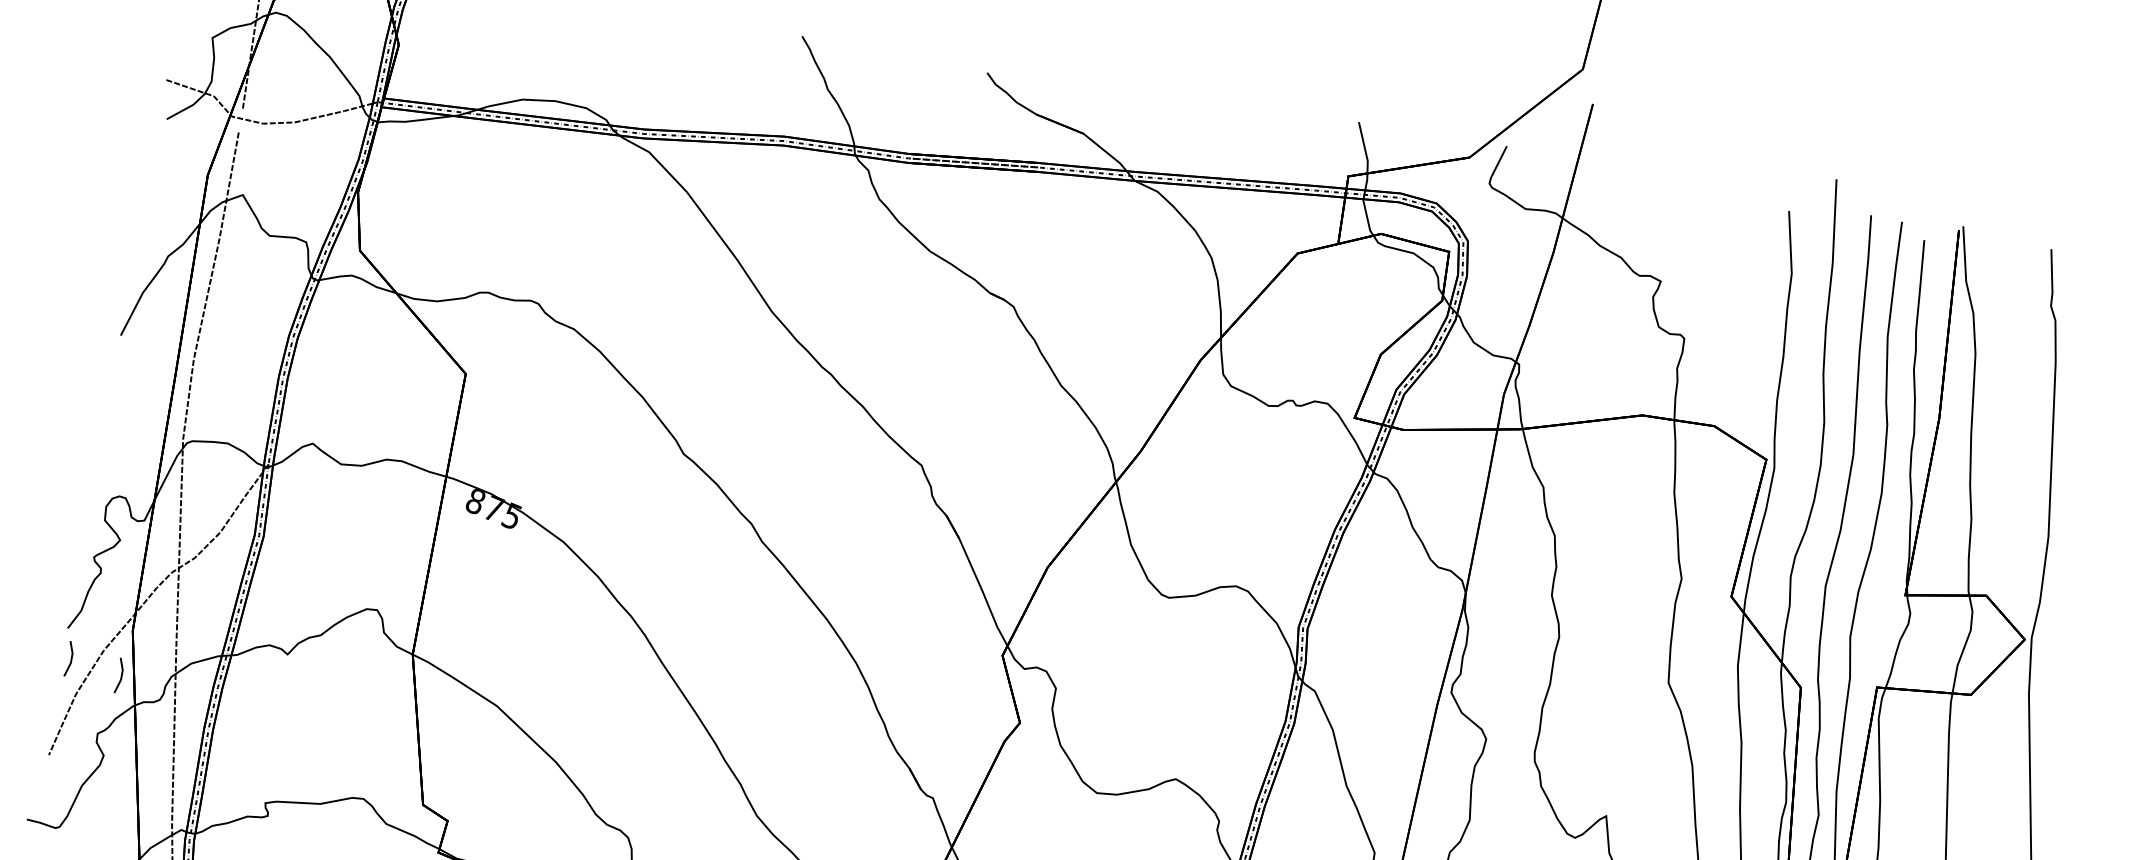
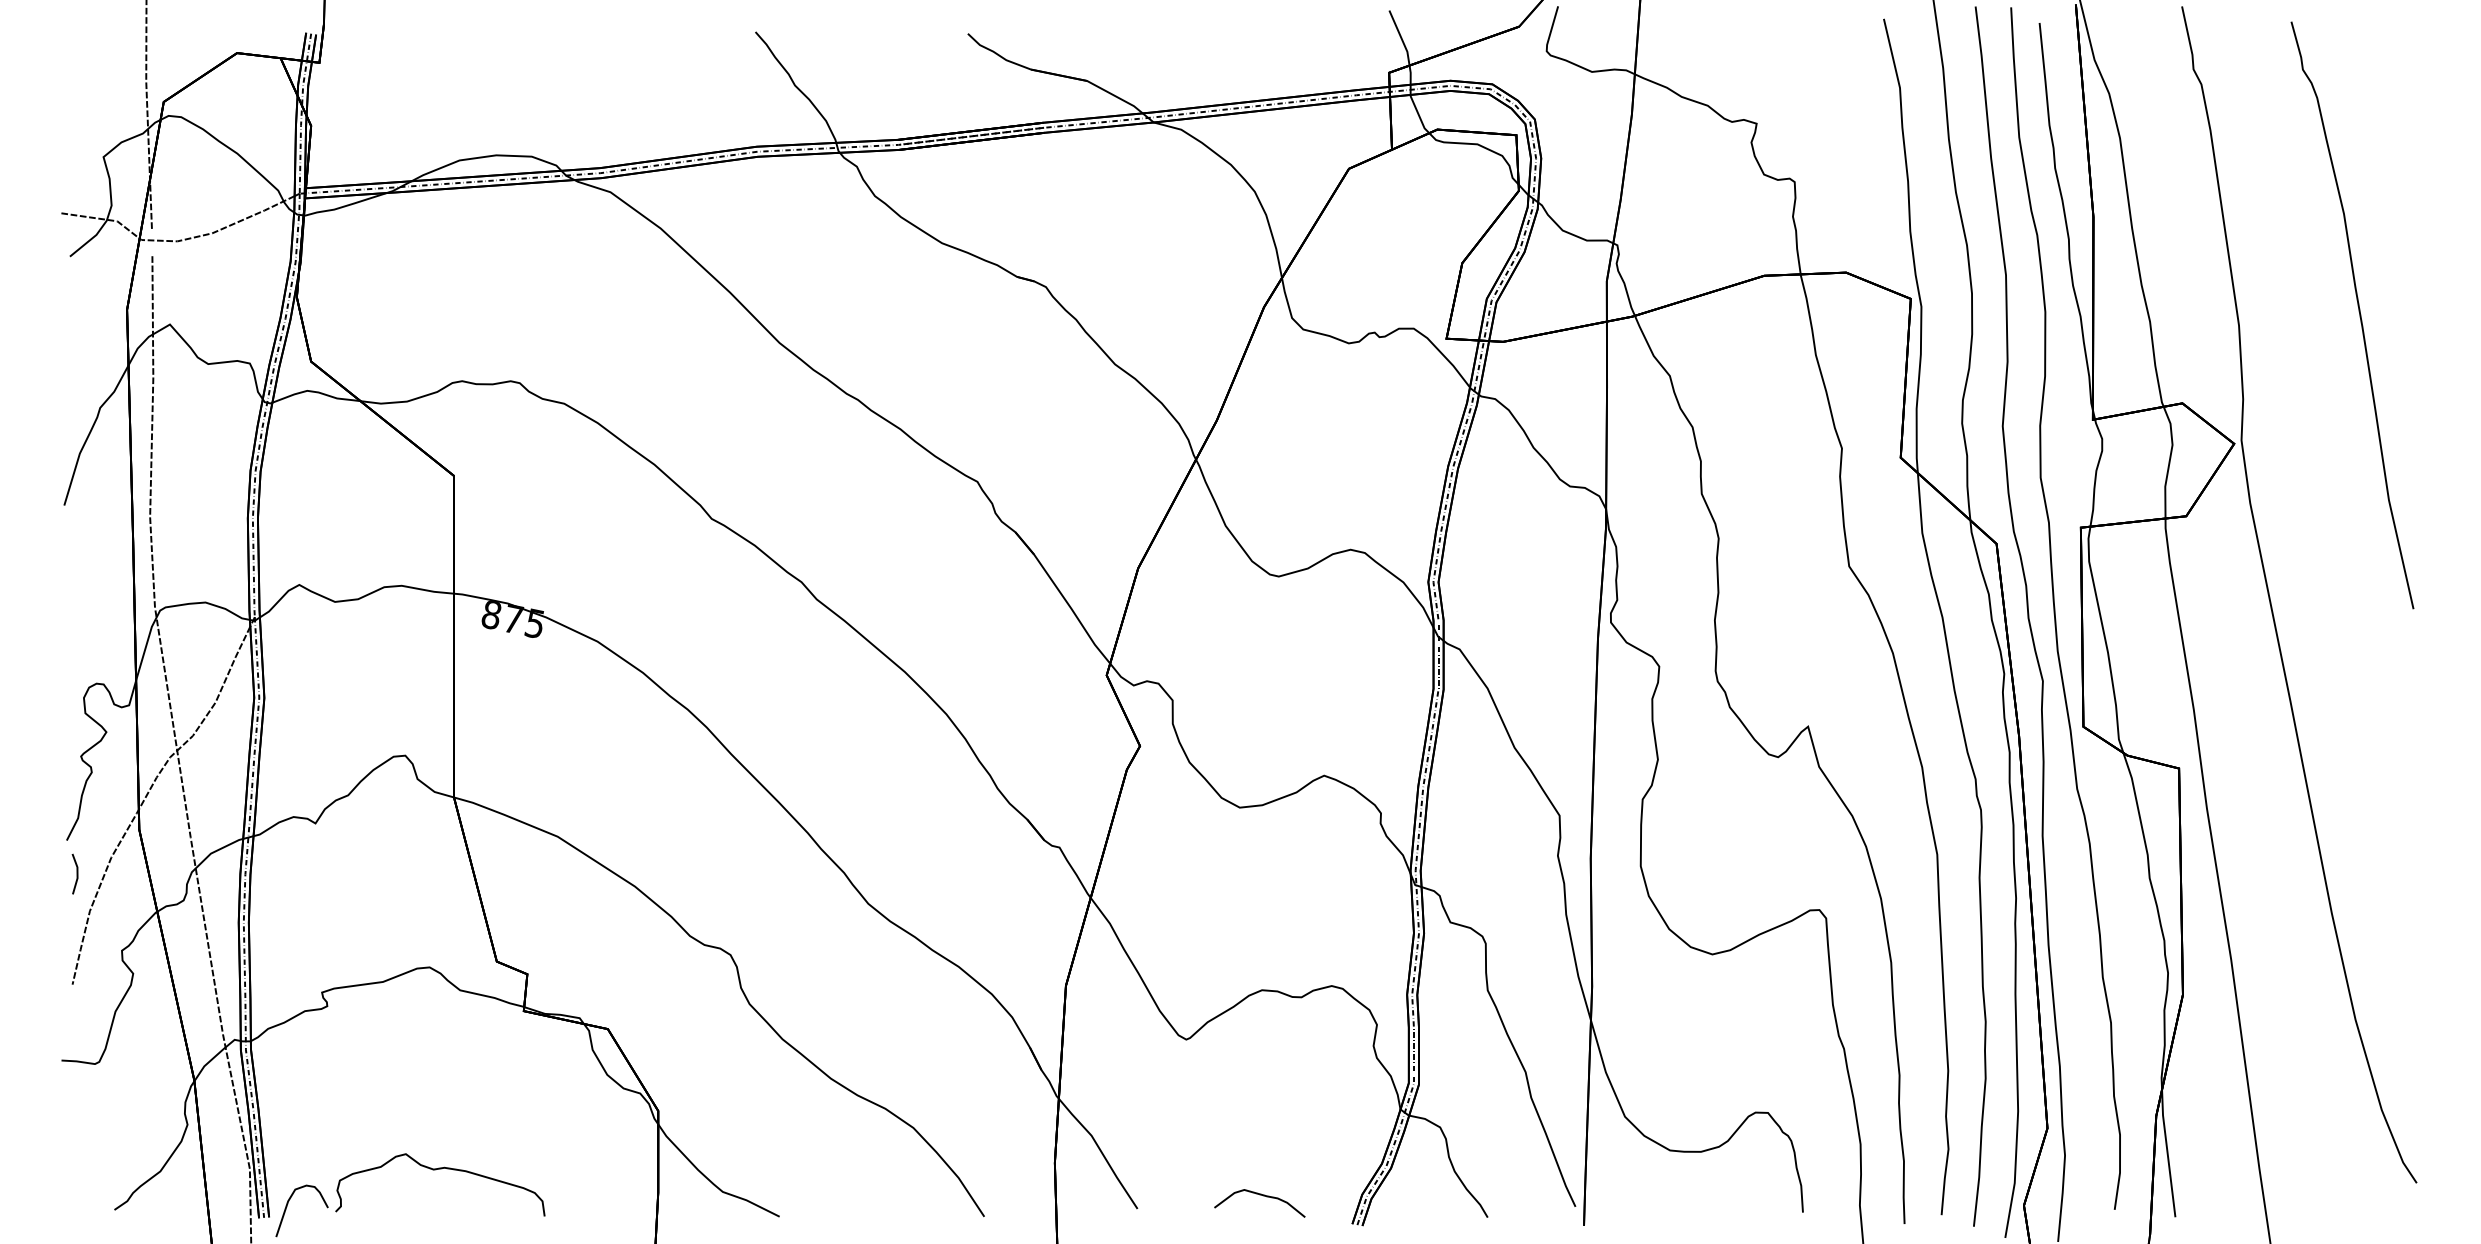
line: (120, 675) -> (135, 881), removed

